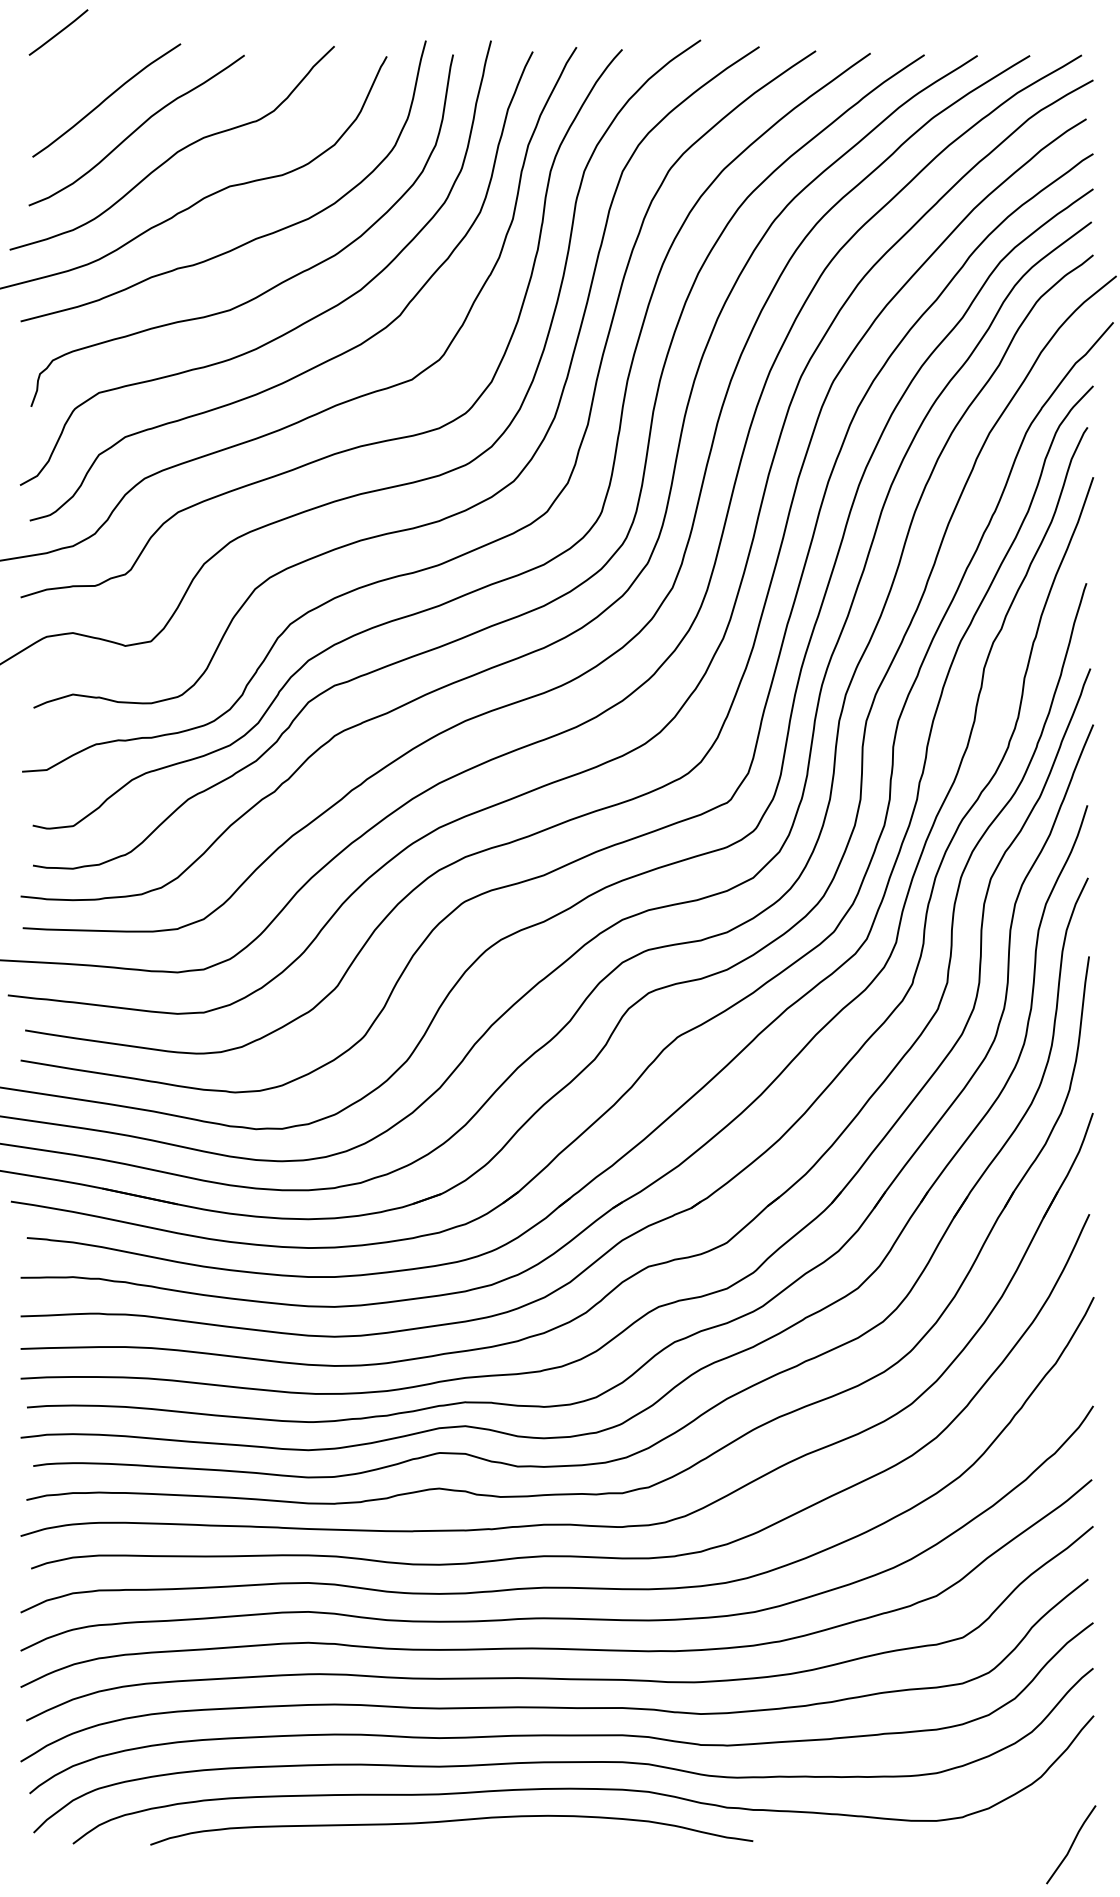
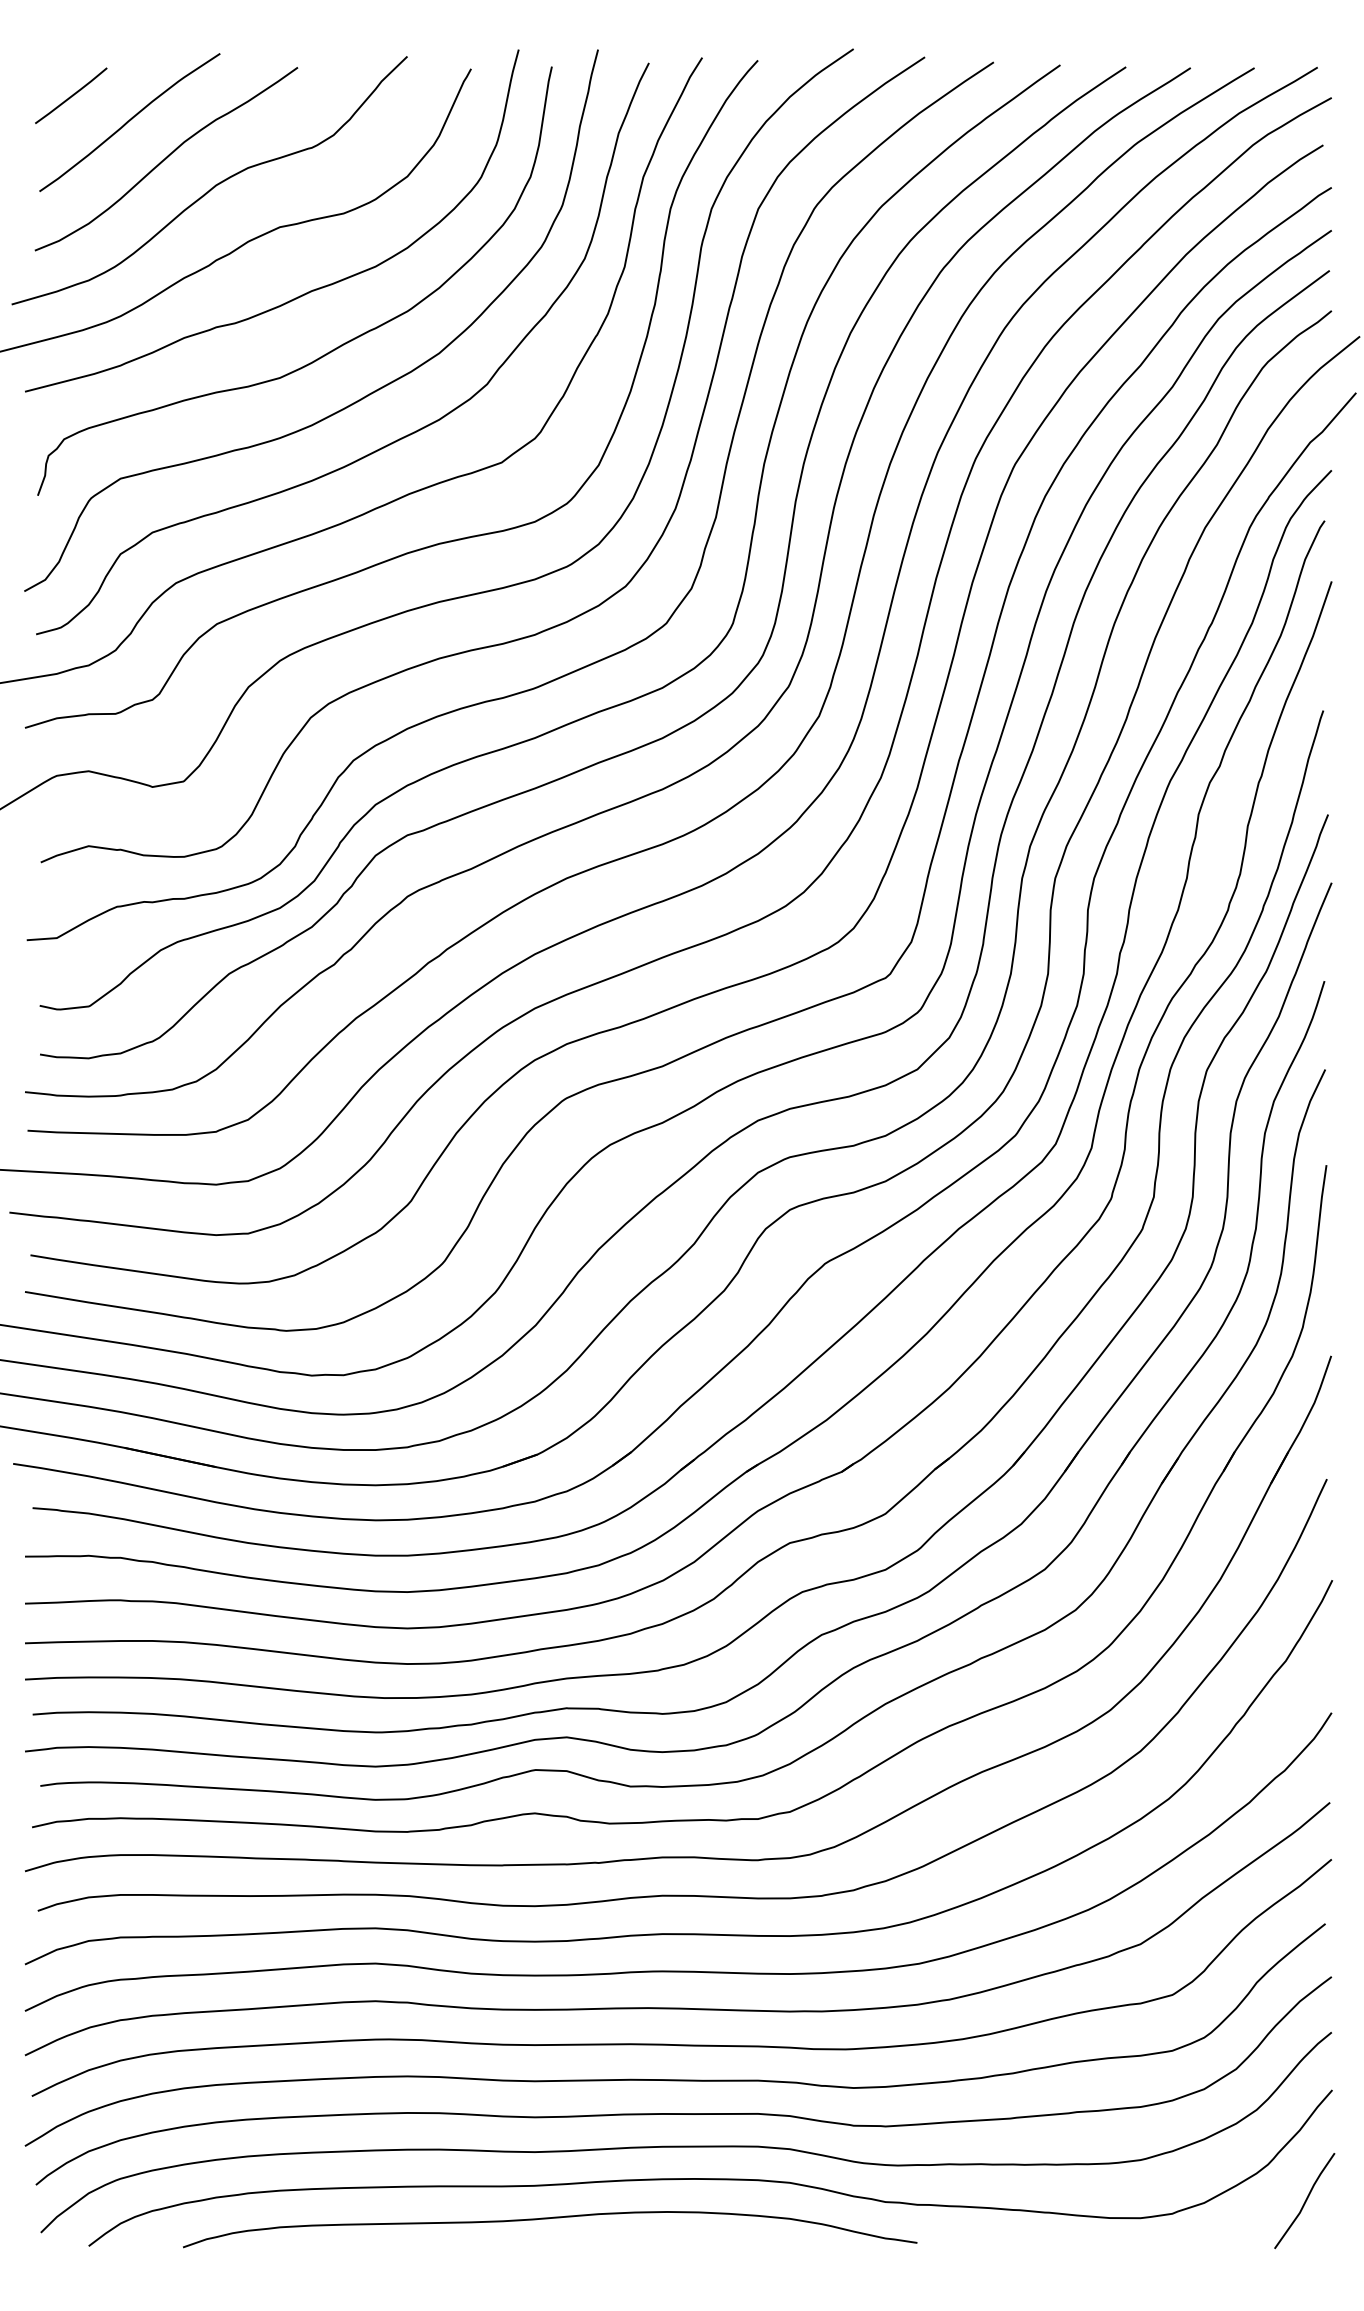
line: (58, 32) -> (71, 95), moved
line: (1071, 1844) -> (1305, 2200), moved

